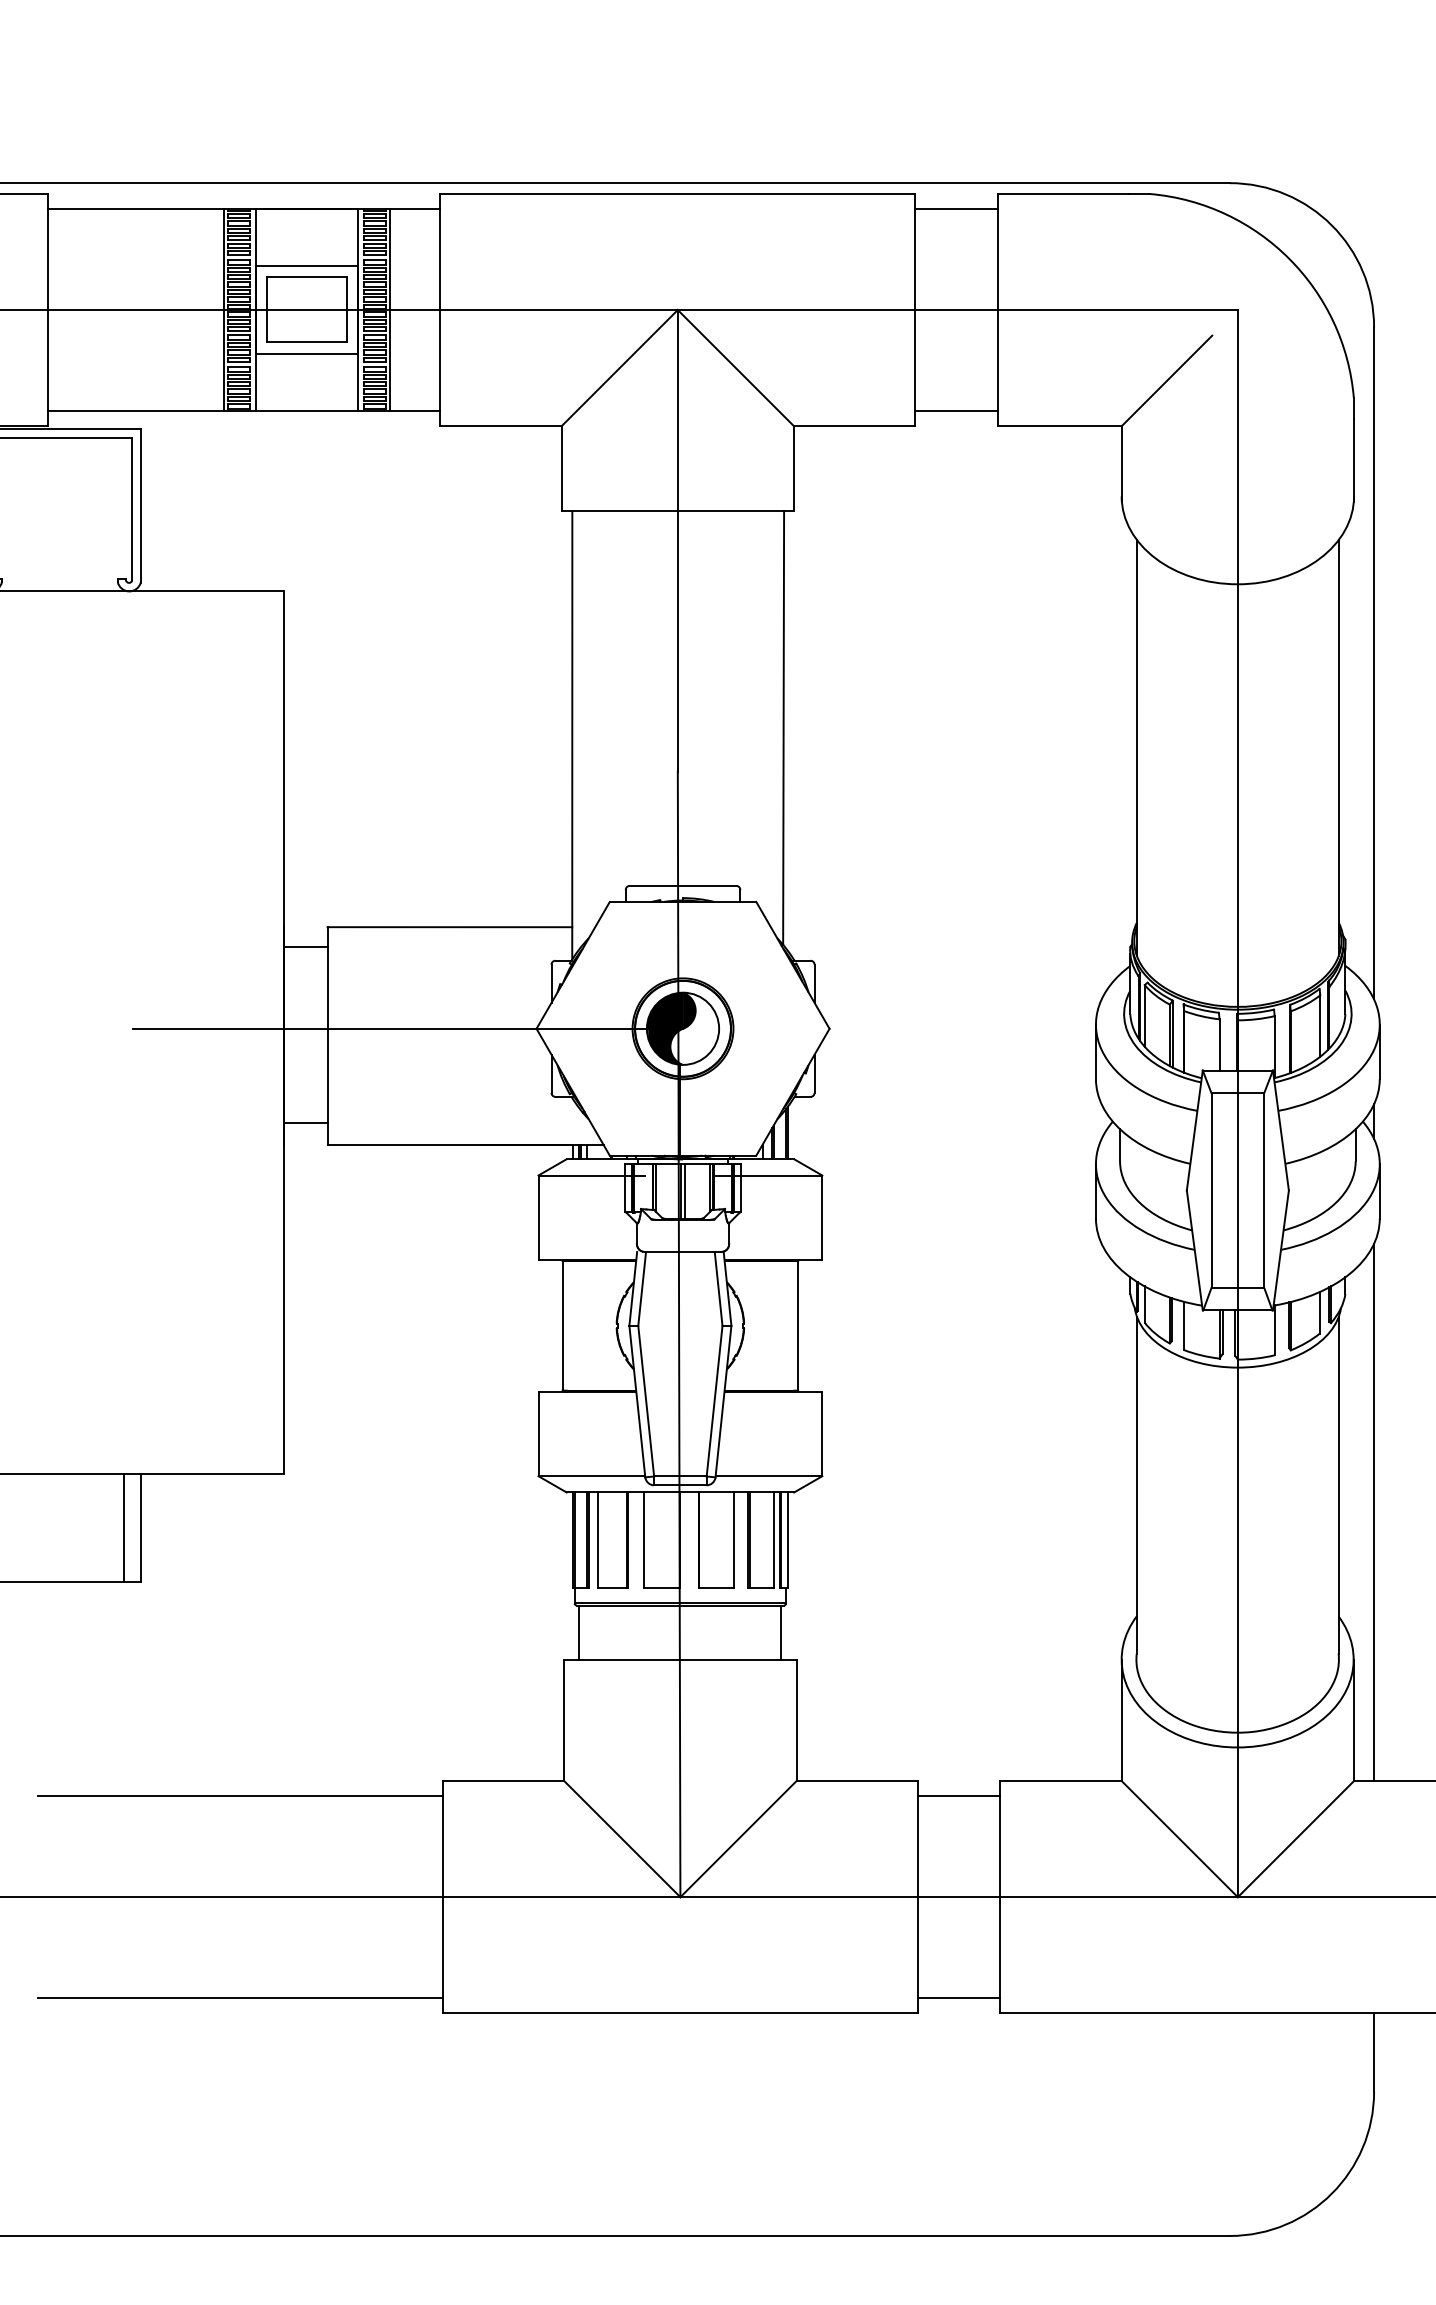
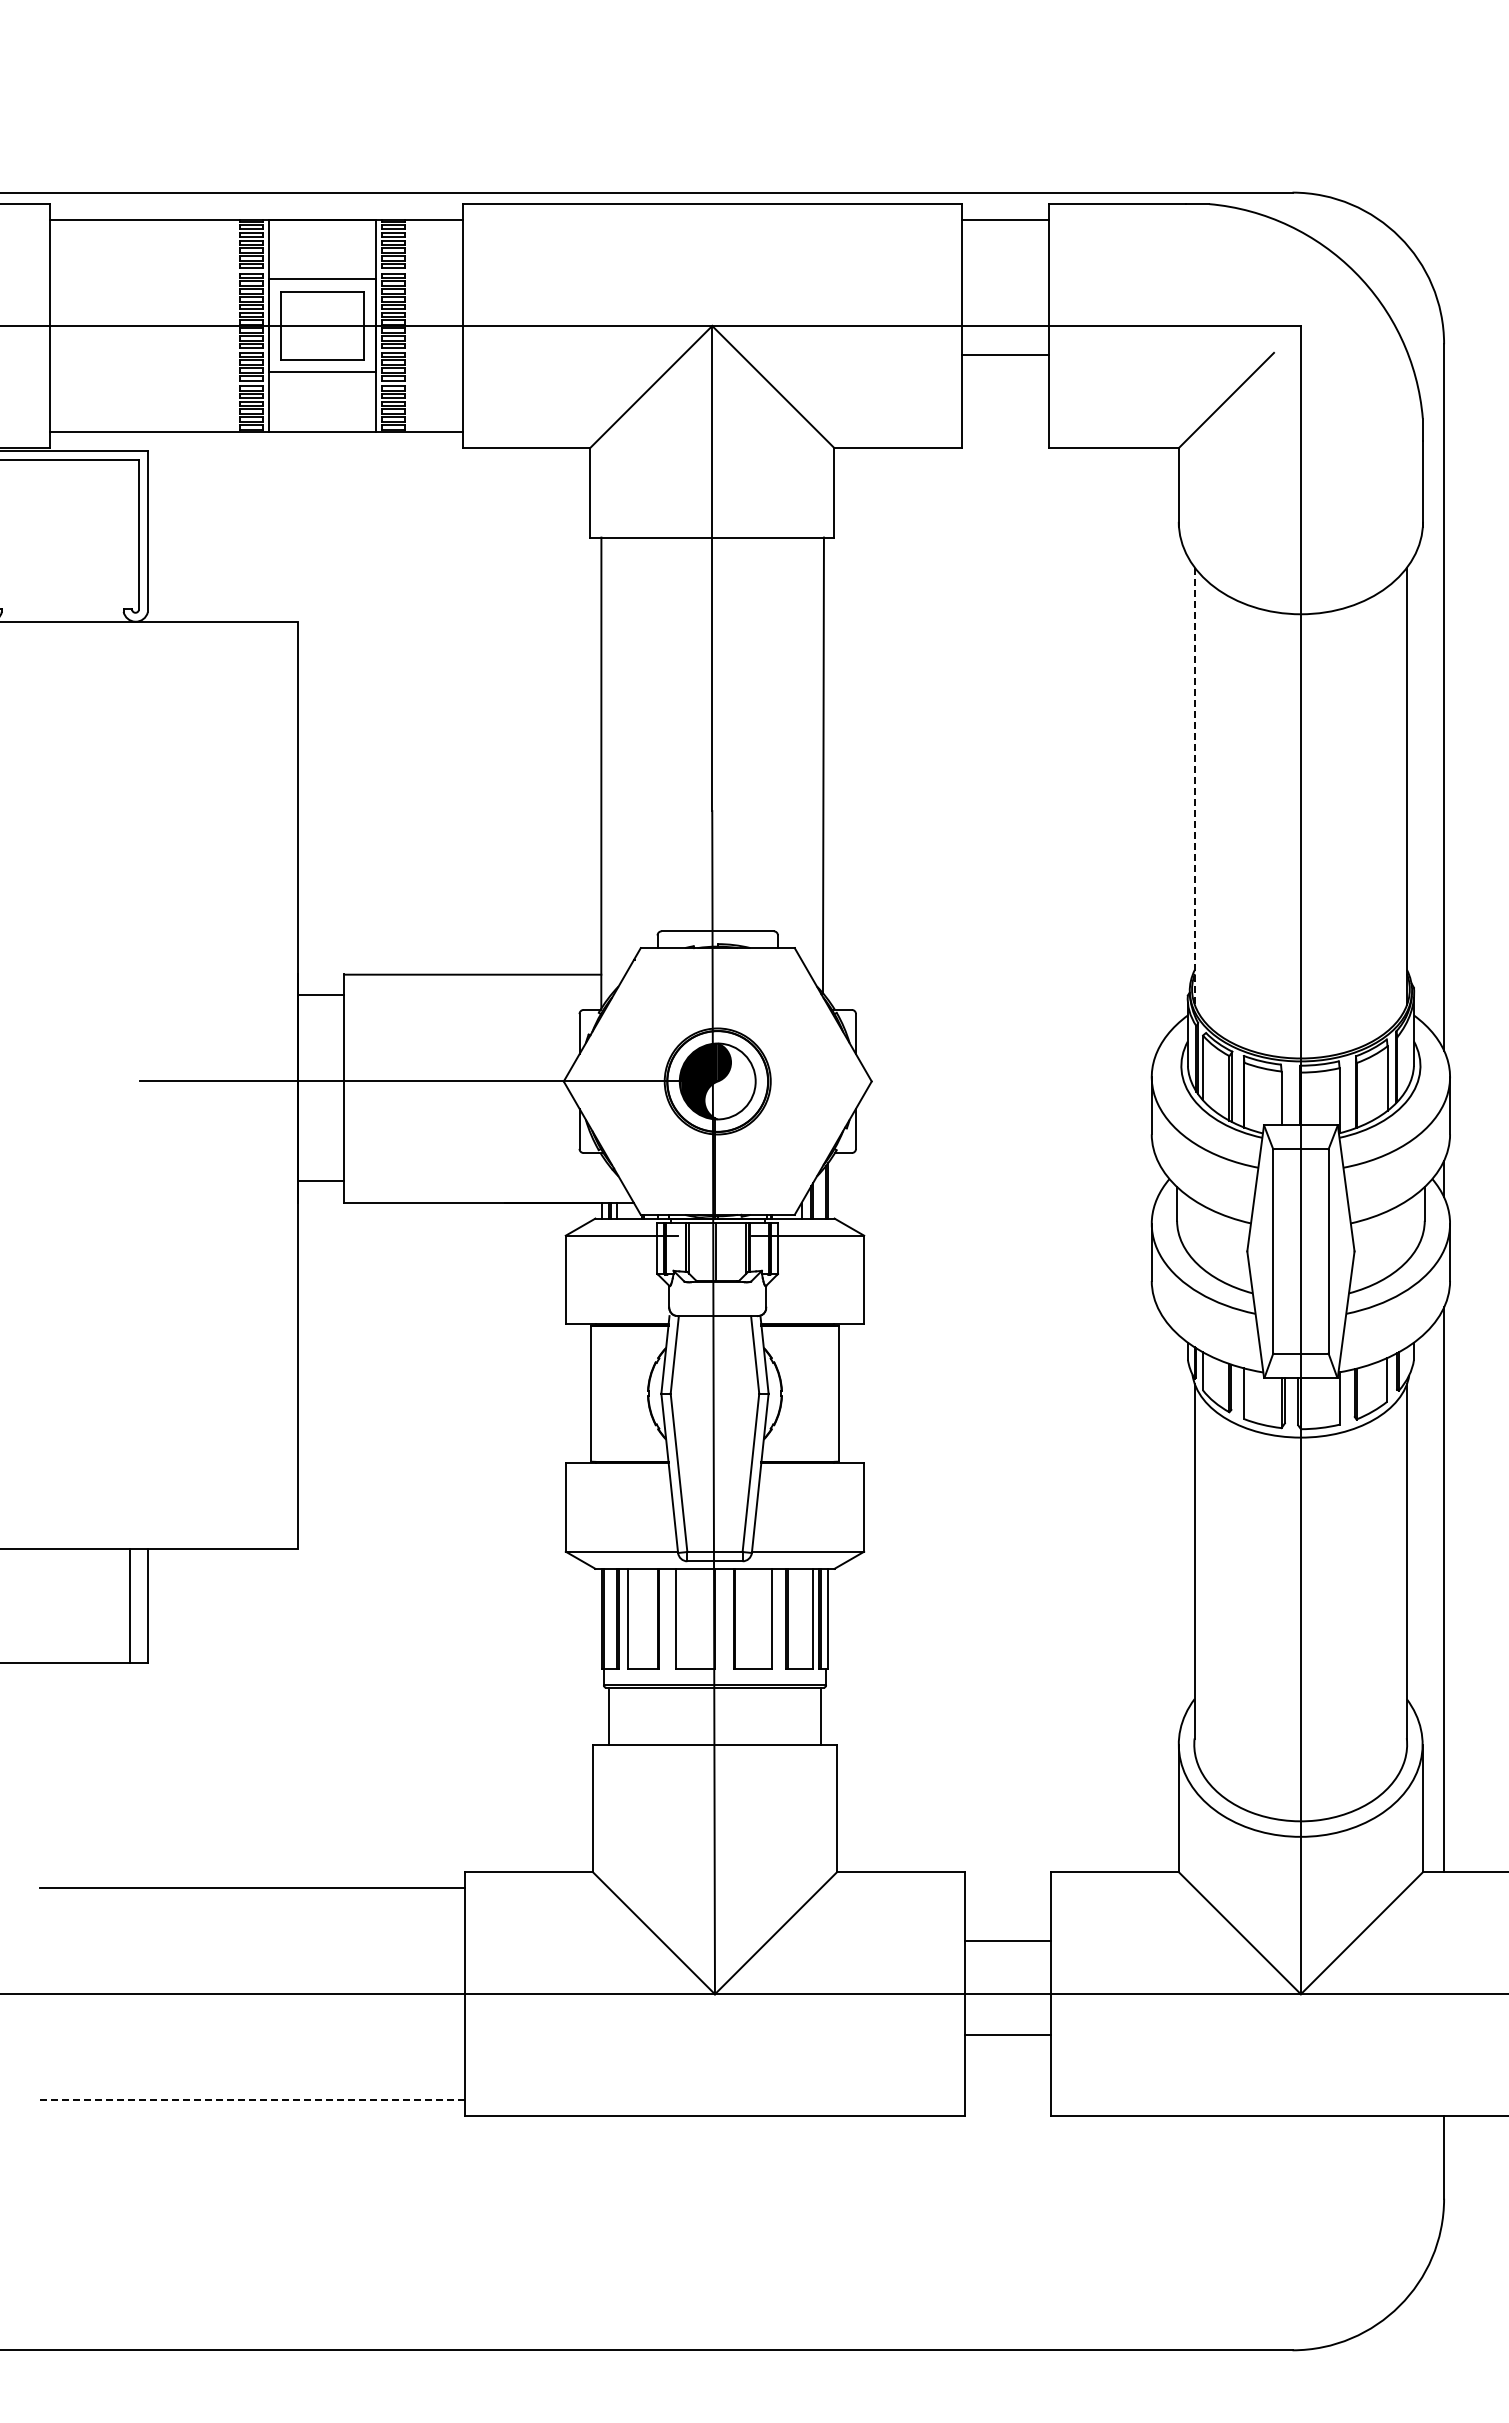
line: (224, 309) -> (235, 325), removed
line: (389, 309) -> (409, 325), removed
line: (956, 411) -> (1005, 355), moved
line: (1136, 748) -> (1194, 786), solid -> dashed
line: (684, 1191) -> (719, 1252), removed
line: (958, 1796) -> (1007, 1941), moved
line: (240, 1998) -> (252, 2100), solid -> dashed
line: (958, 1998) -> (1007, 2035), moved

